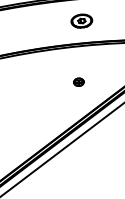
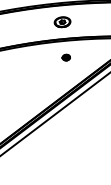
part: (77, 82) -> (65, 57), moved

